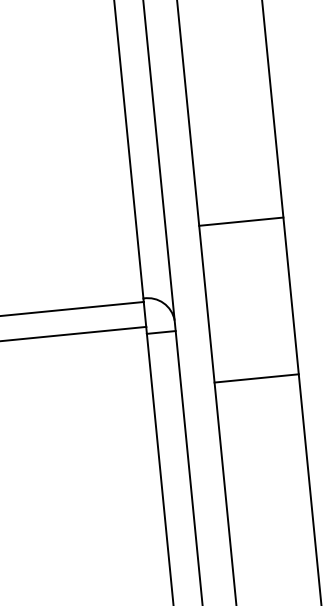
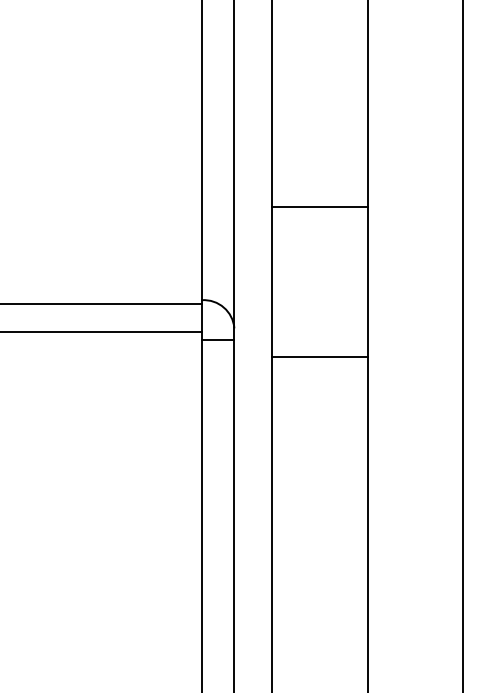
line: (240, 221) -> (319, 206), moved
line: (256, 378) -> (319, 357), moved

